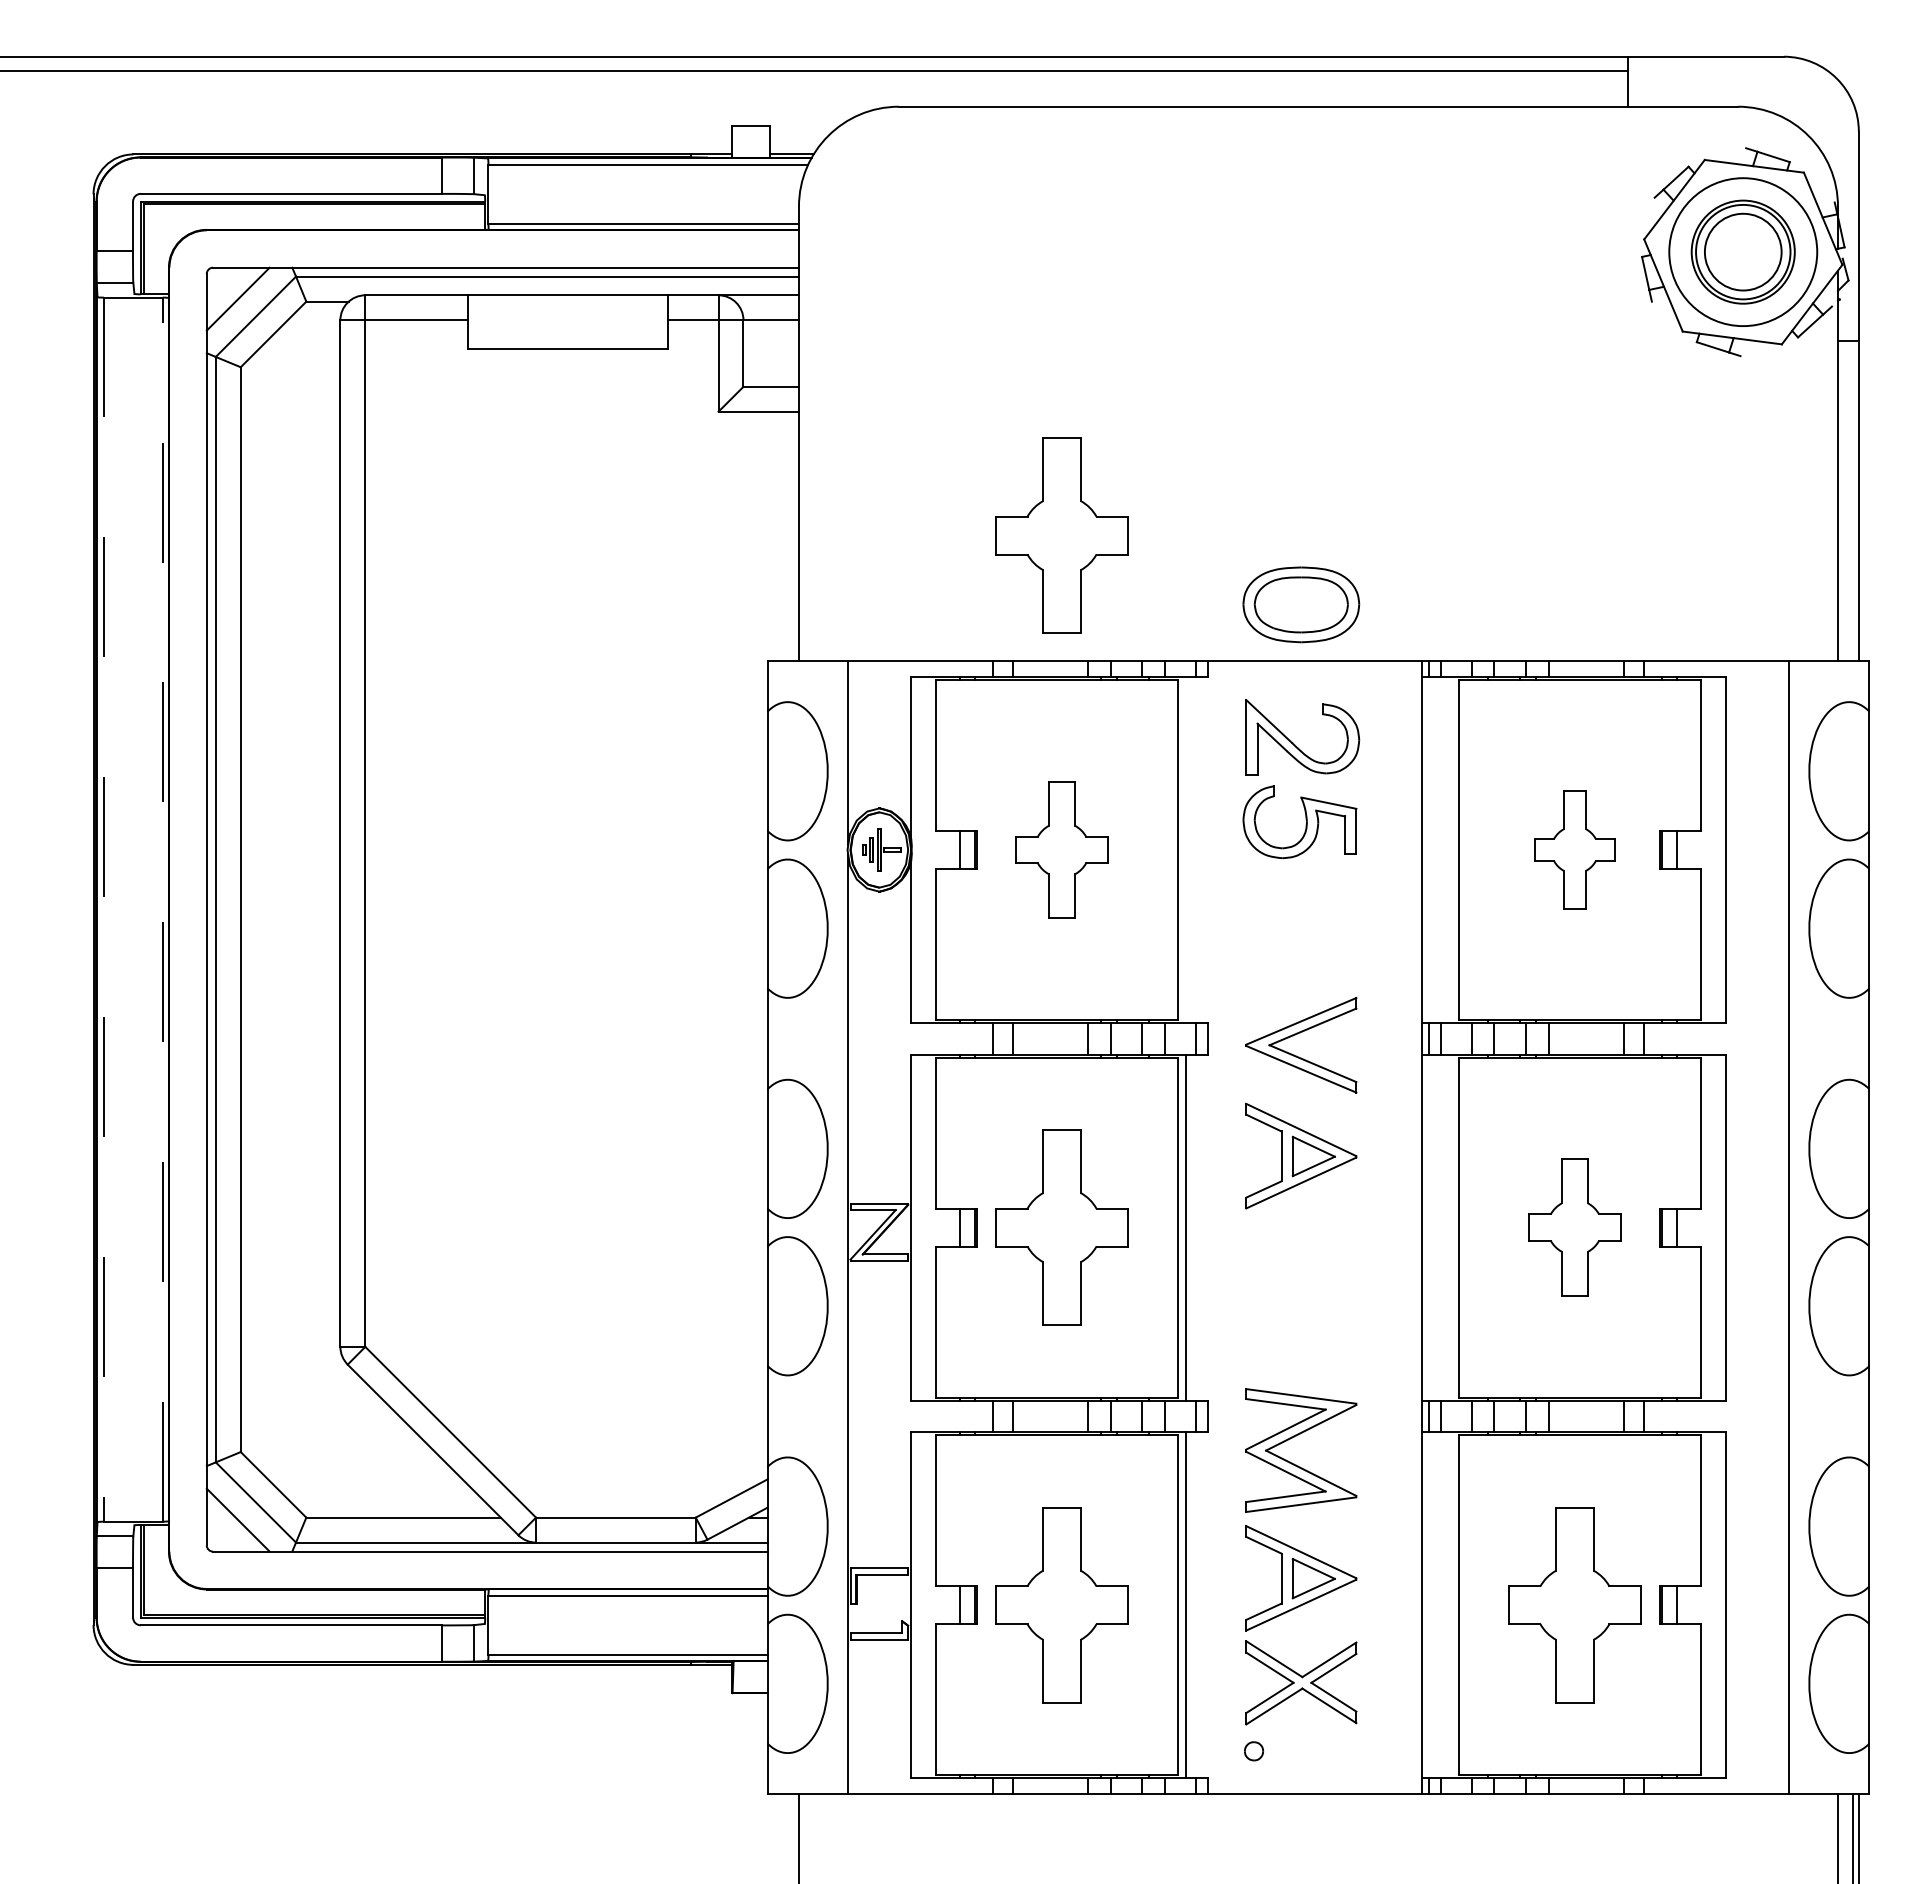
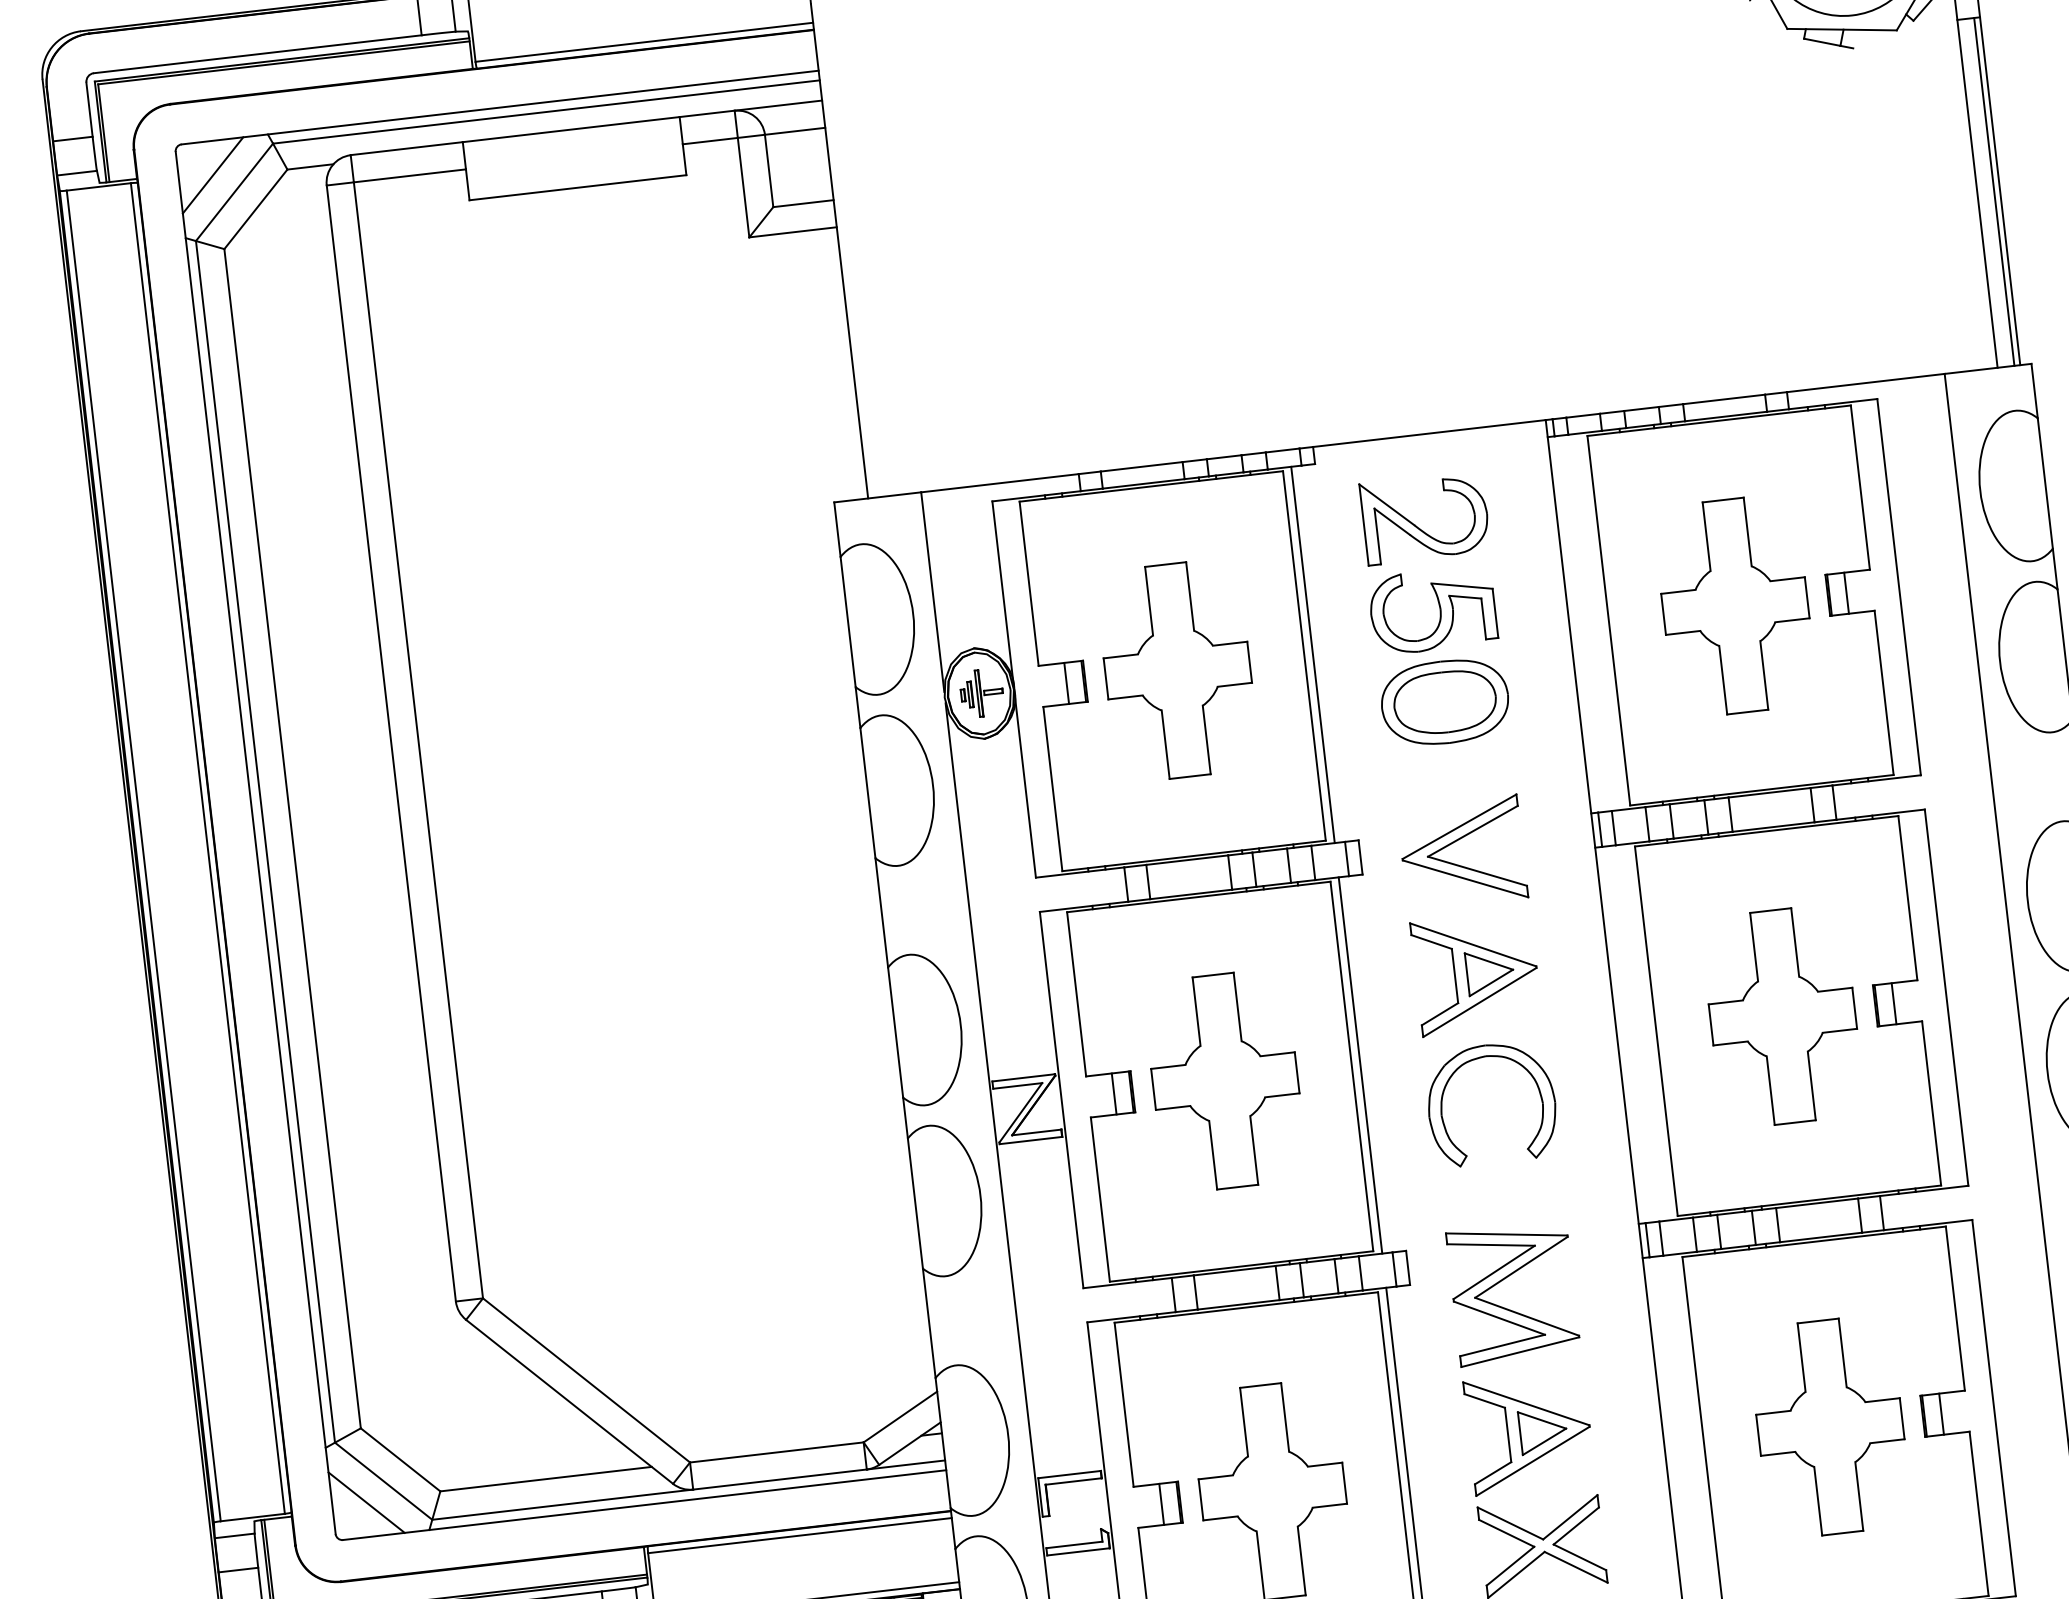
line: (1853, 501) -> (1994, 192), added
part: (1061, 535) -> (1137, 328), removed
part: (1301, 604) -> (1445, 701), moved
part: (1061, 849) -> (1177, 670), size x1.43
line: (1186, 849) -> (1313, 654), added
part: (1574, 849) -> (1734, 605), size x1.67
line: (162, 909) -> (207, 848), dashed -> solid
line: (103, 910) -> (143, 856), dashed -> solid
part: (1574, 1227) -> (1782, 1016), size x1.43
part: (1294, 1234) -> (1478, 1059), added

